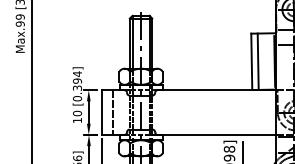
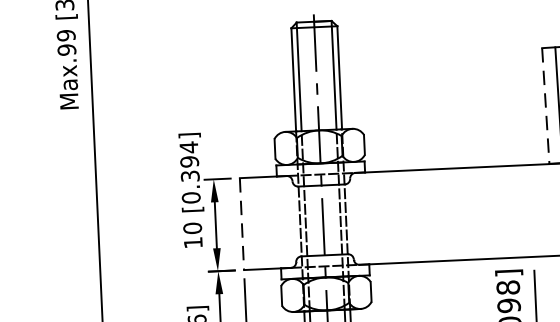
line: (251, 62) -> (545, 107), solid -> dashed
line: (112, 112) -> (264, 222), removed
line: (101, 113) -> (241, 226), solid -> dashed

